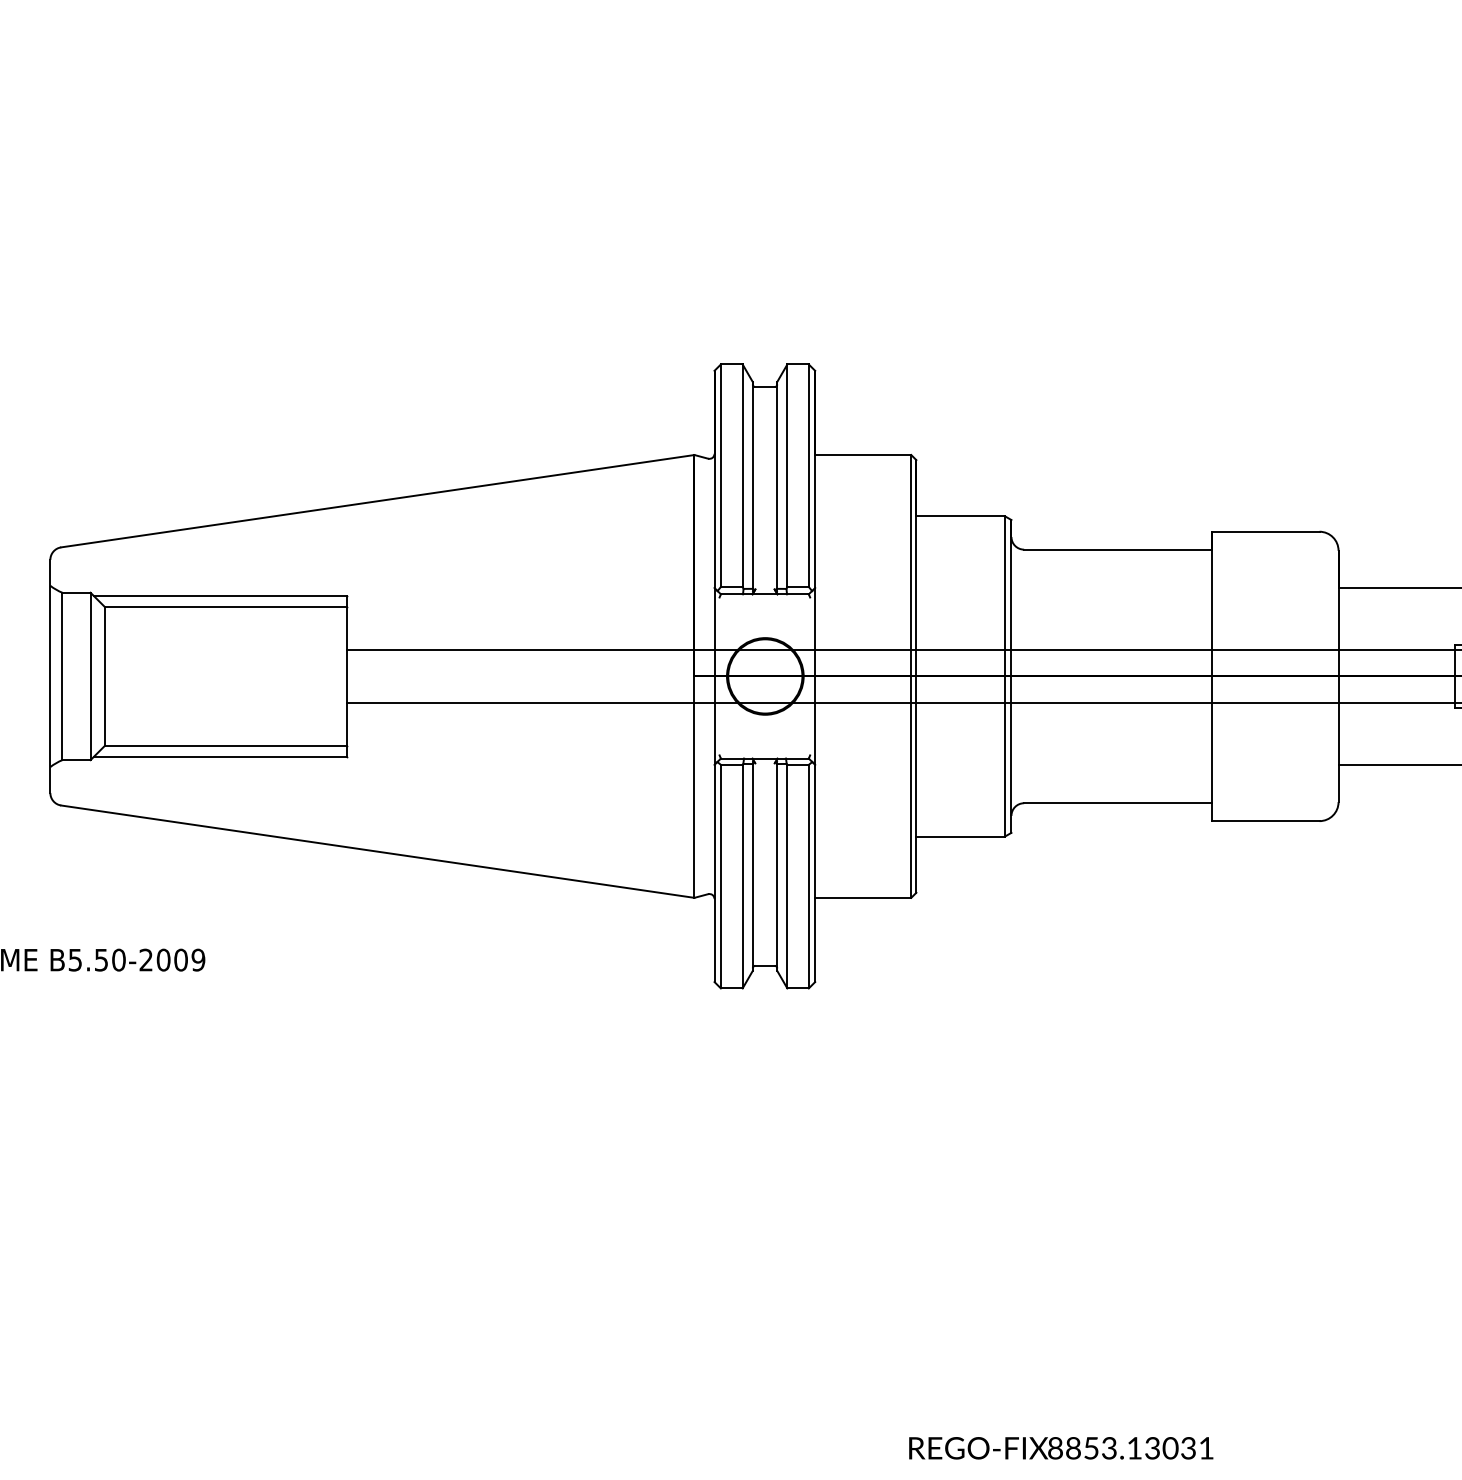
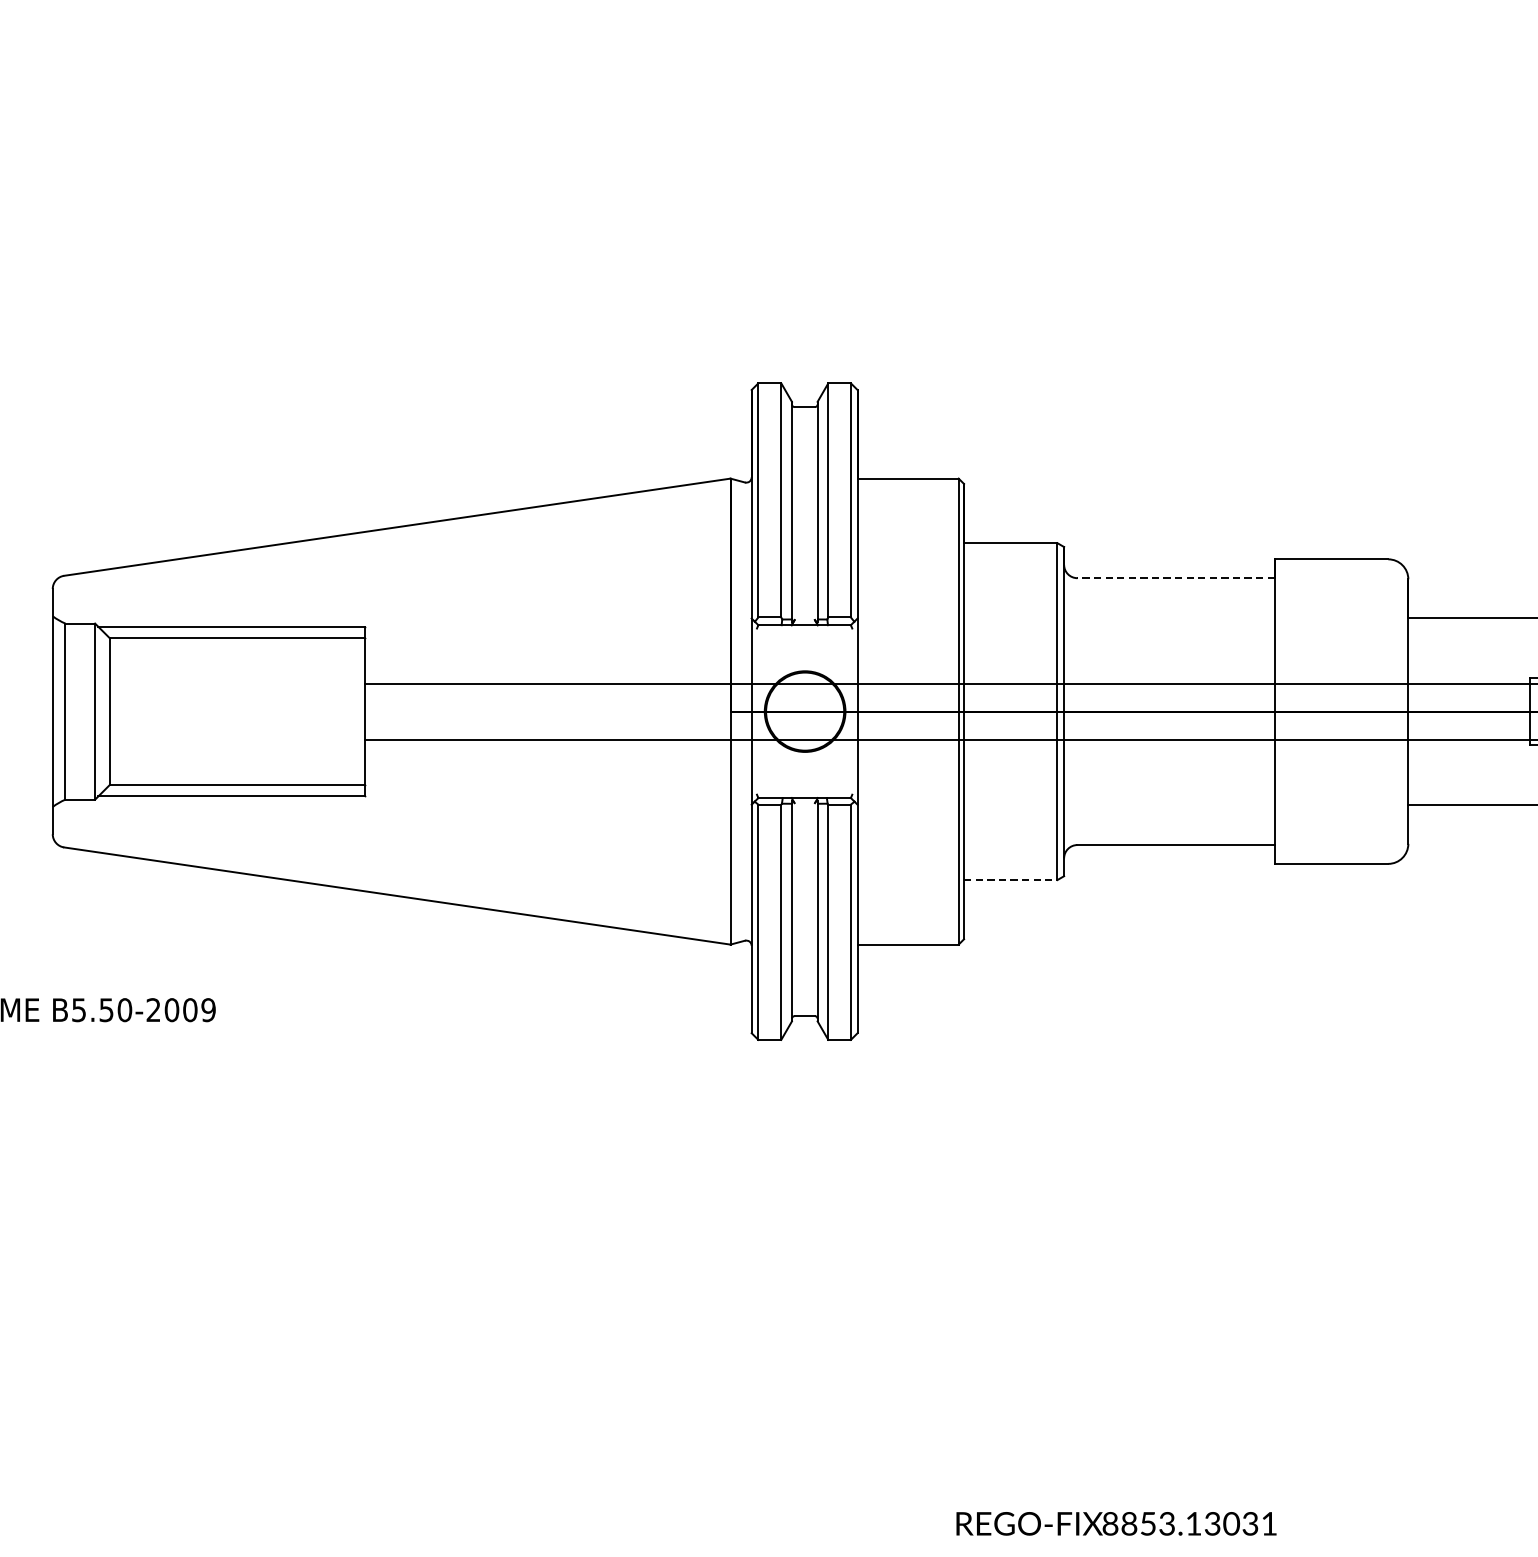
line: (1117, 549) -> (1175, 578), solid -> dashed
line: (961, 836) -> (1011, 880), solid -> dashed

